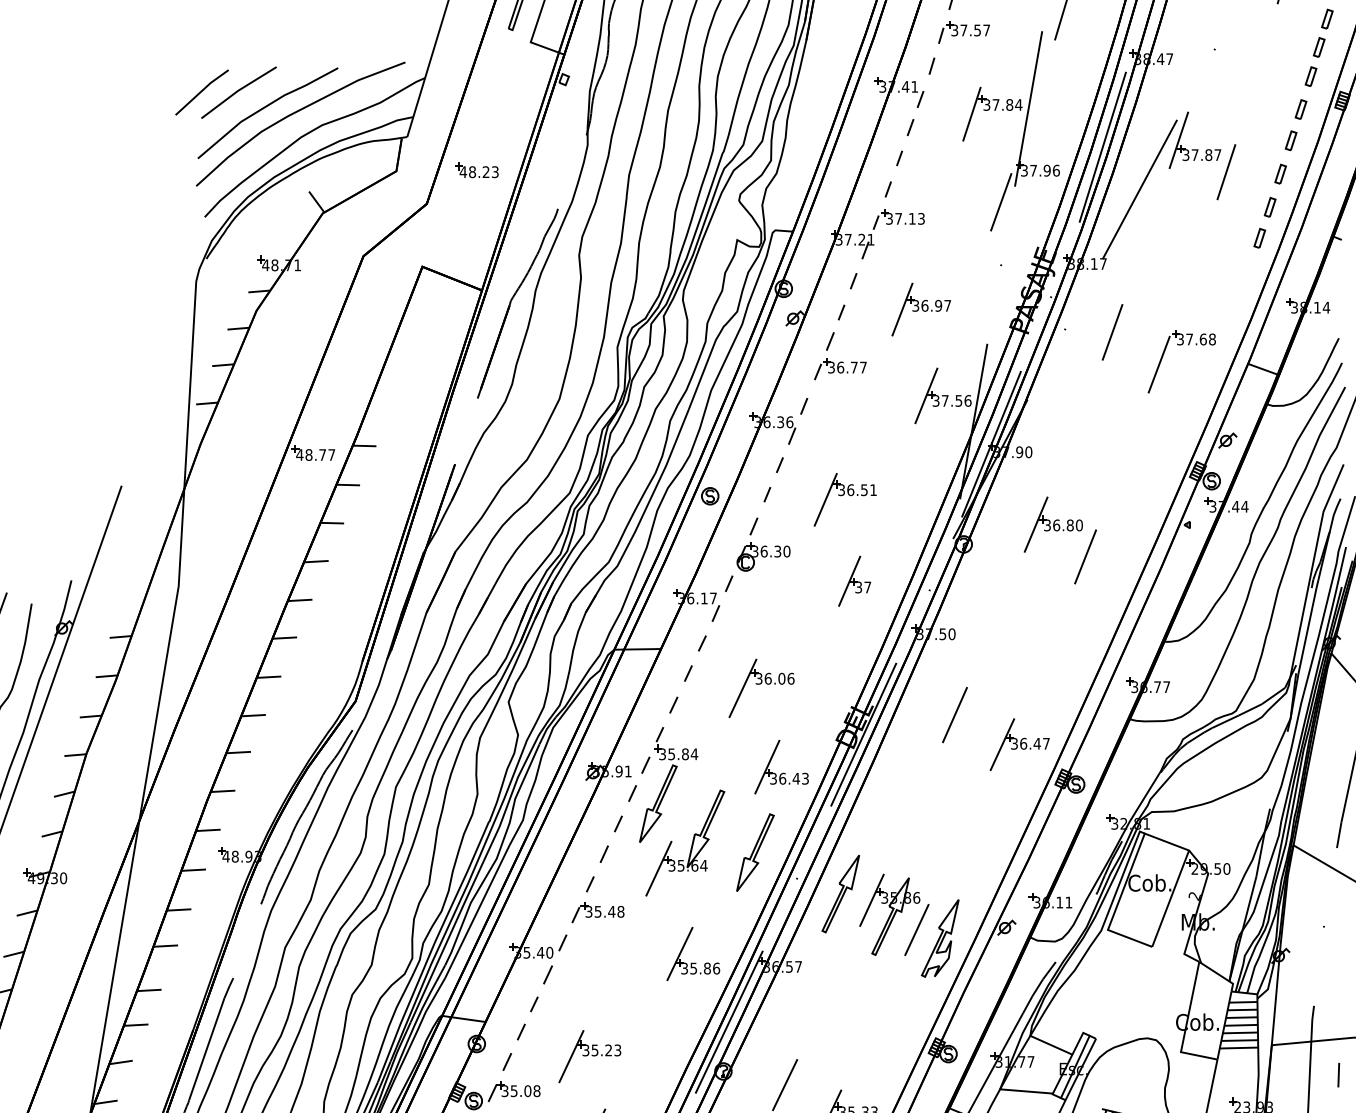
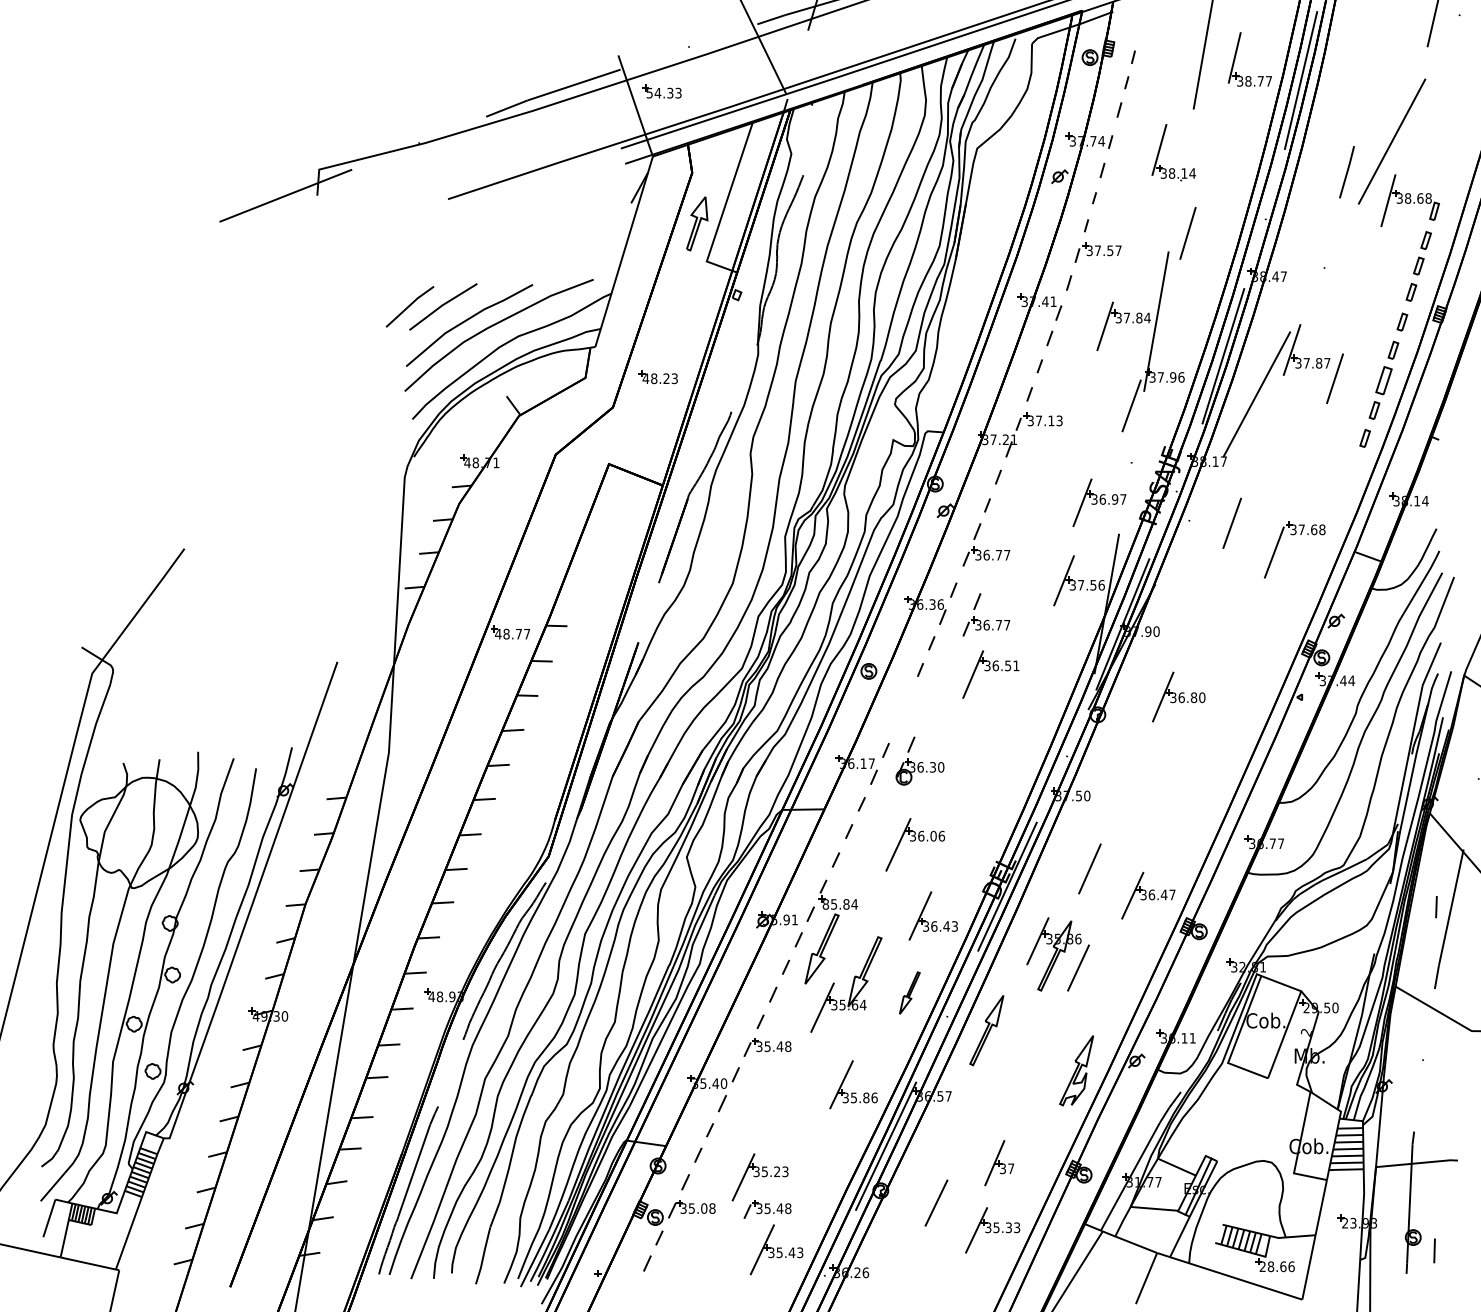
part: (1280, 174) -> (1383, 380), size x1.6
part: (921, 309) -> (1099, 502), moved
part: (840, 433) -> (986, 614), added
part: (762, 543) -> (919, 760), moved
line: (1085, 556) -> (1207, 725), removed
part: (854, 581) -> (999, 1163), moved
text: (662, 754) -> (825, 904), 35.84 -> 85.84
part: (755, 851) -> (909, 992), size x0.6
part: (893, 914) -> (1057, 954), moved
line: (1338, 1075) -> (1436, 907), moved
part: (597, 1092) -> (767, 1209), added

